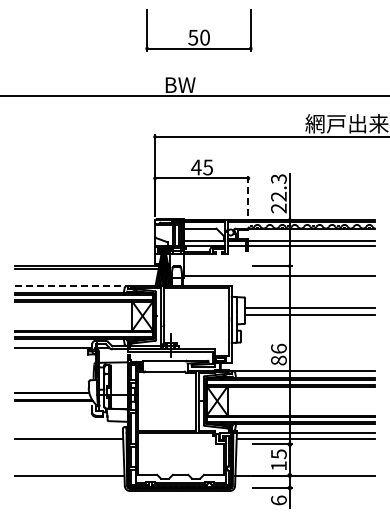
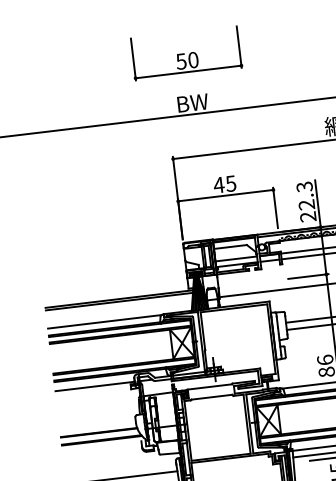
part: (198, 30) -> (185, 53), moved
line: (248, 196) -> (275, 208), dashed -> solid
line: (70, 286) -> (105, 321), dashed -> solid

